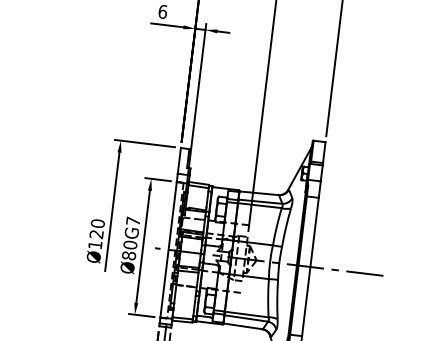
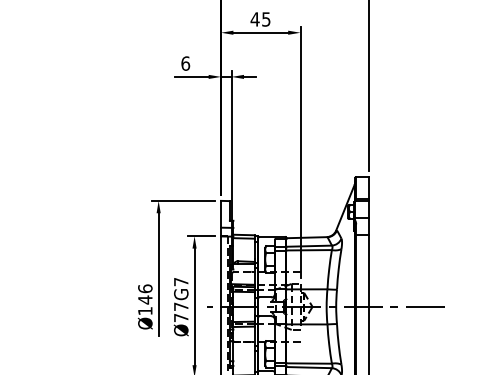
text: (97, 229) -> (145, 294), Ø120 -> Ø146
text: (129, 250) -> (181, 312), Ø80G7 -> Ø77G7

